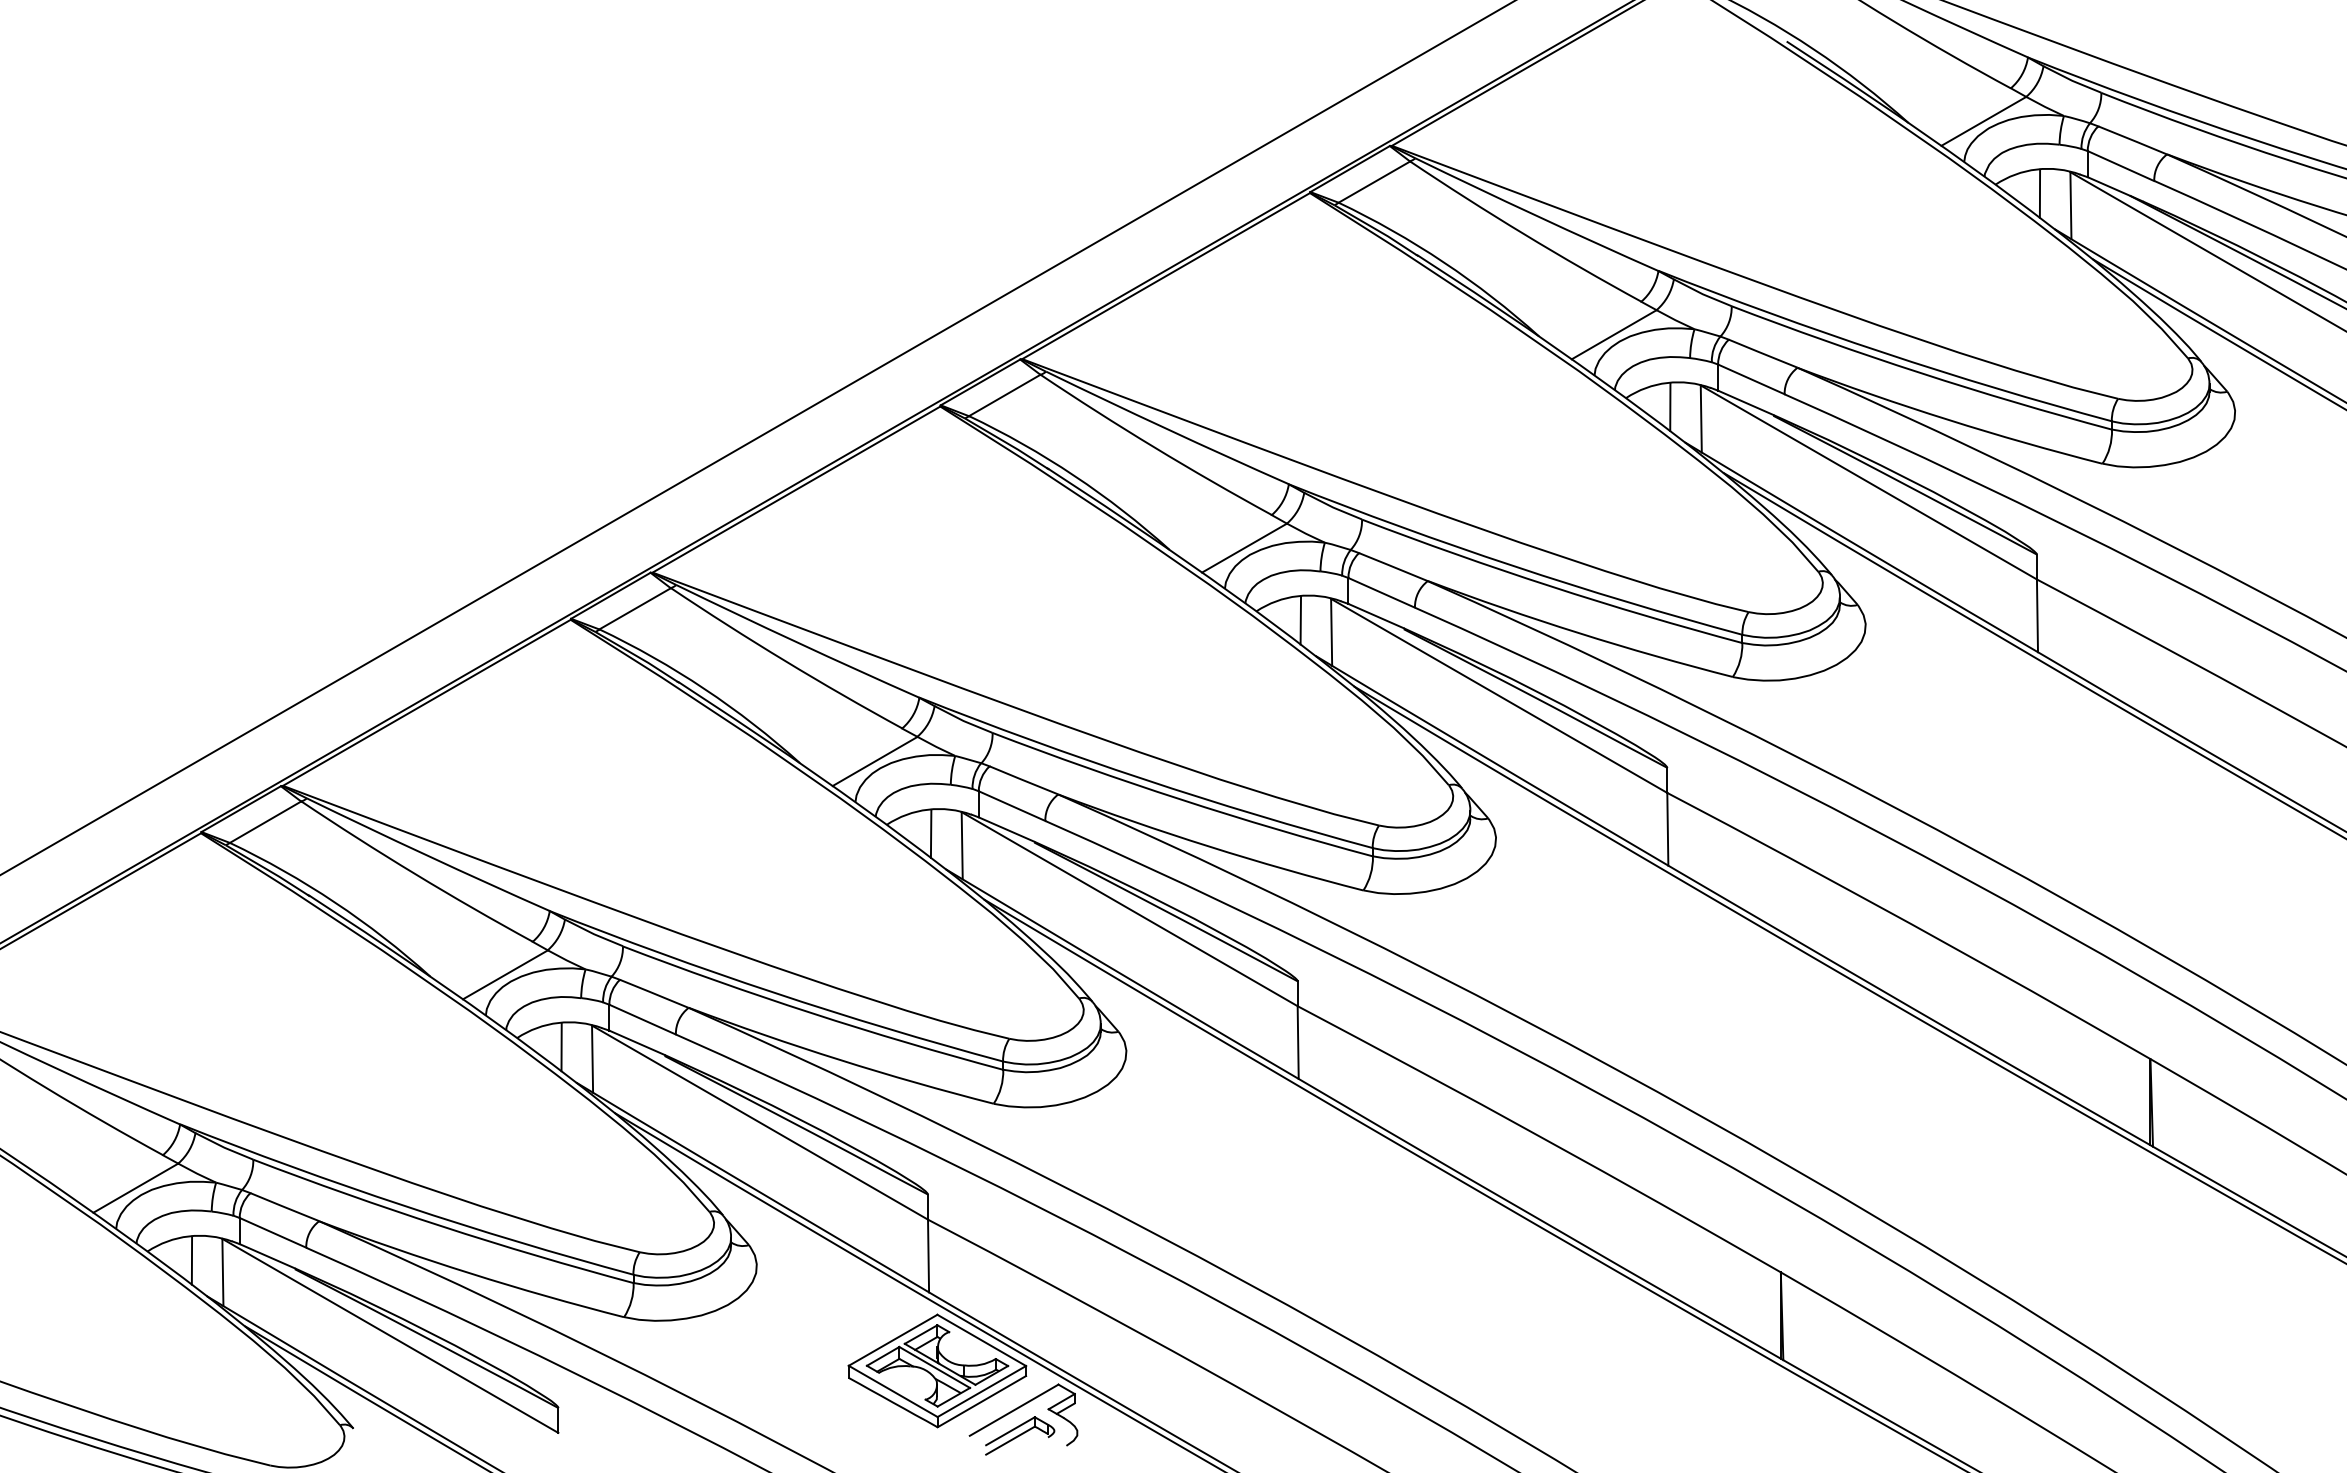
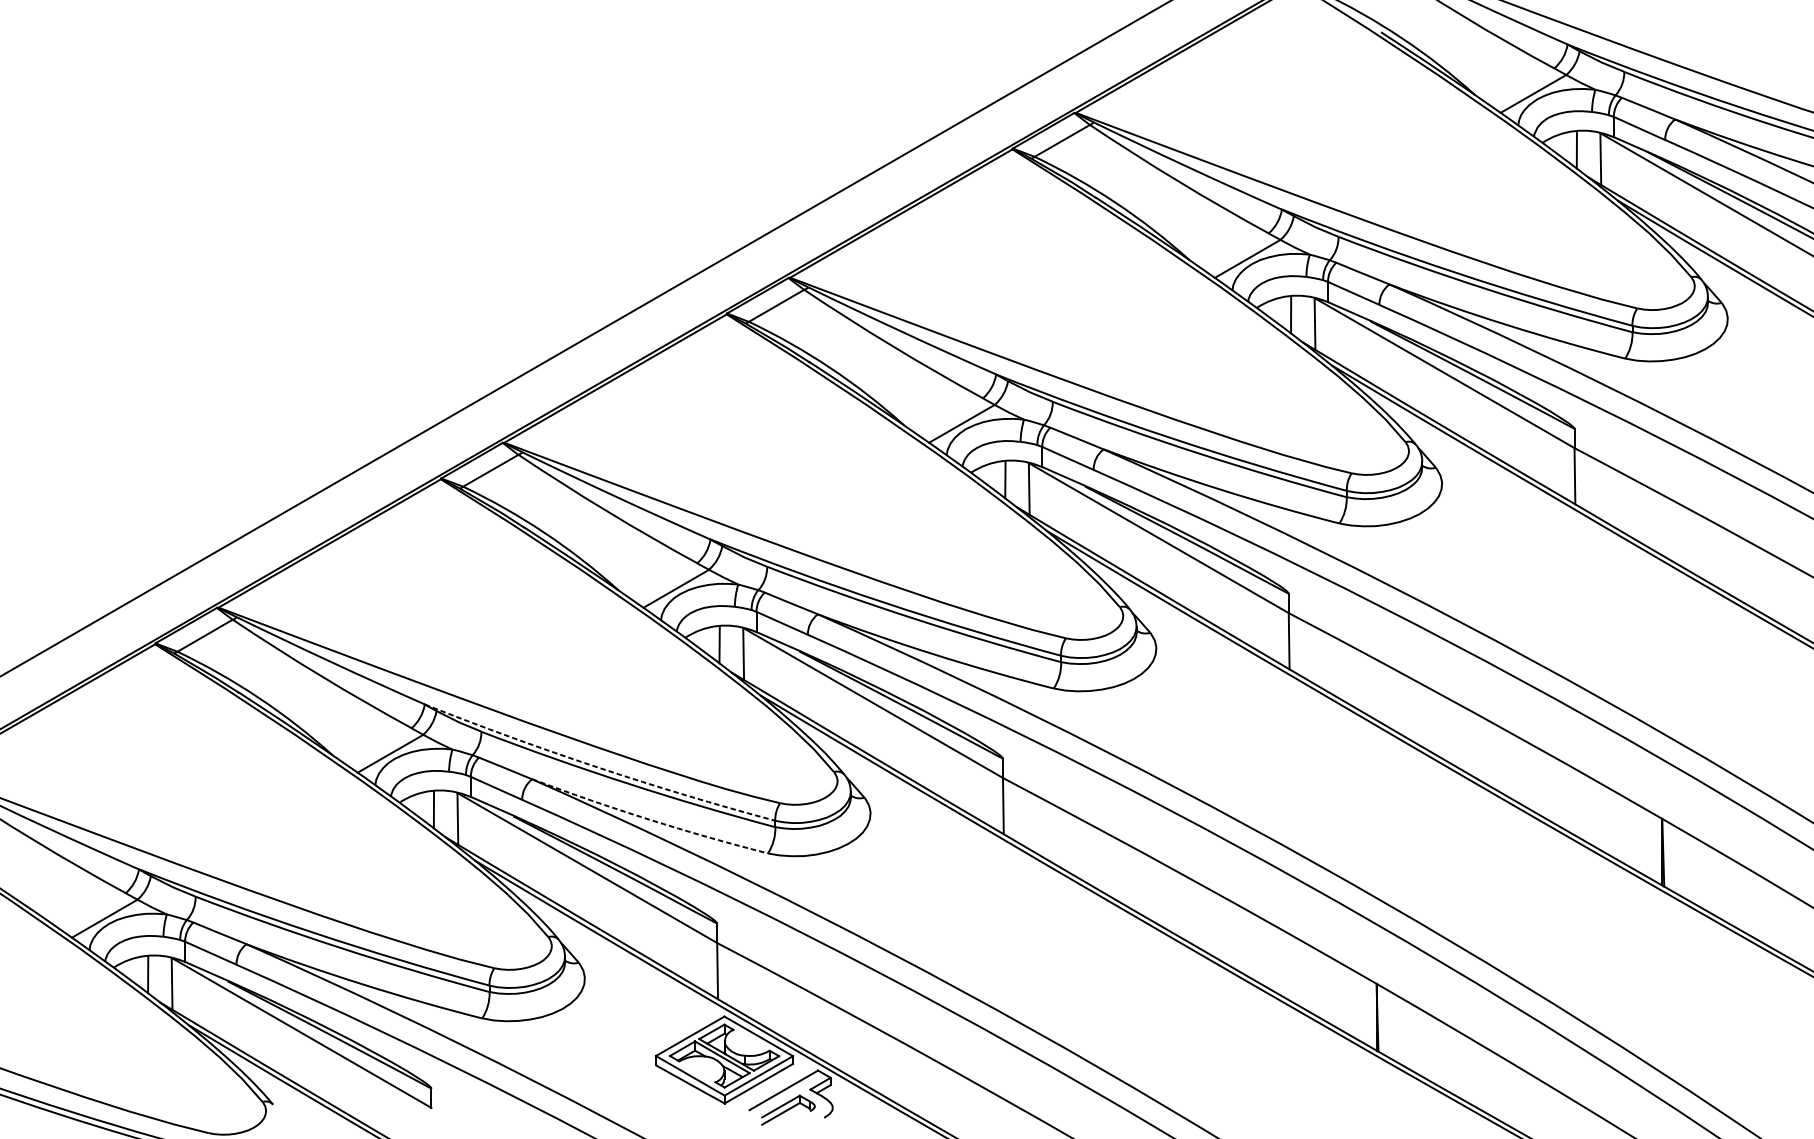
arc: (774, 992) -> (598, 767), solid -> dashed
arc: (839, 1059) -> (648, 819), solid -> dashed

